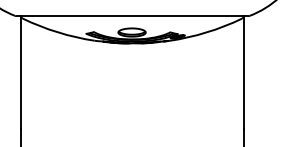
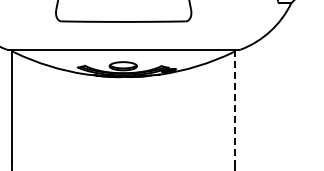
line: (244, 72) -> (235, 106), solid -> dashed

